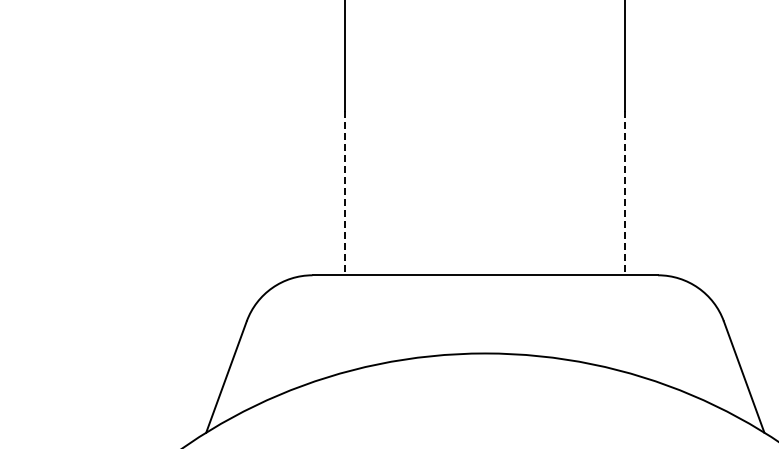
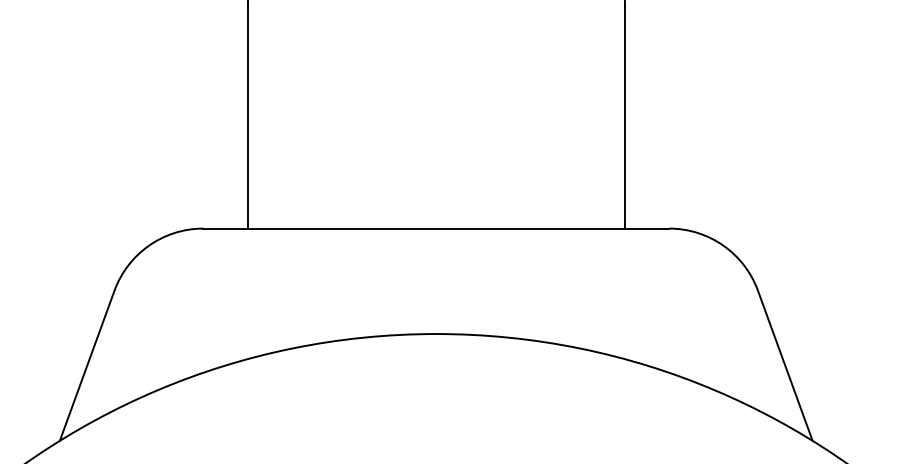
line: (345, 193) -> (247, 118), dashed -> solid
line: (625, 193) -> (625, 118), dashed -> solid

